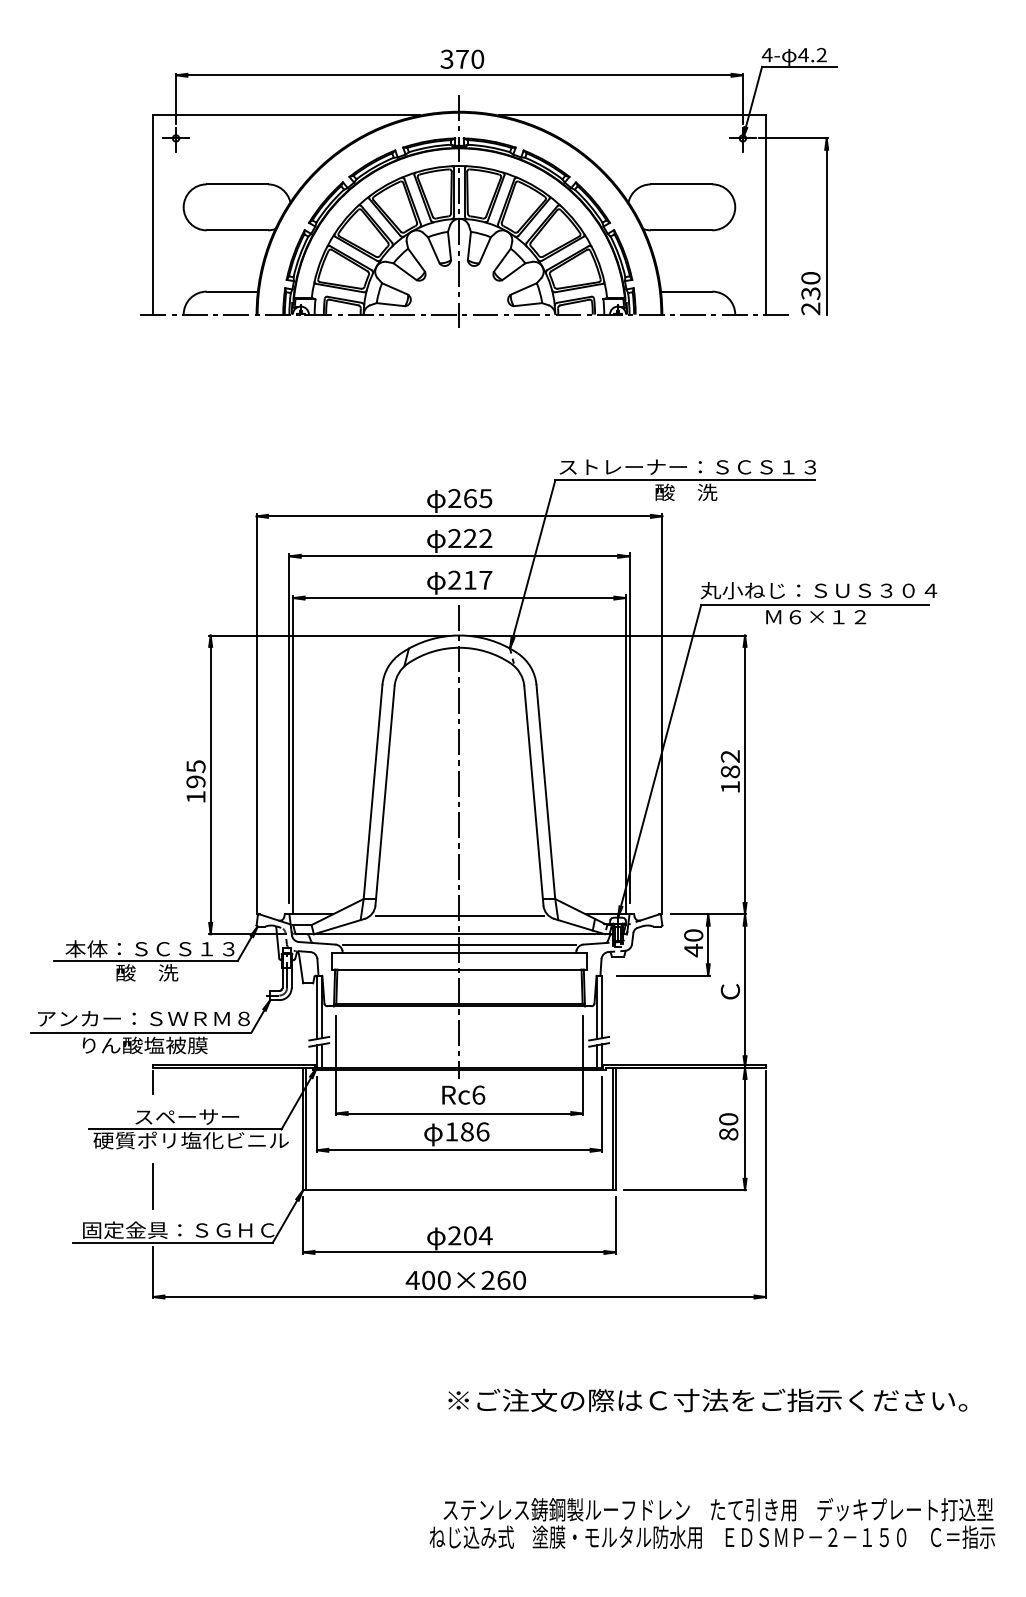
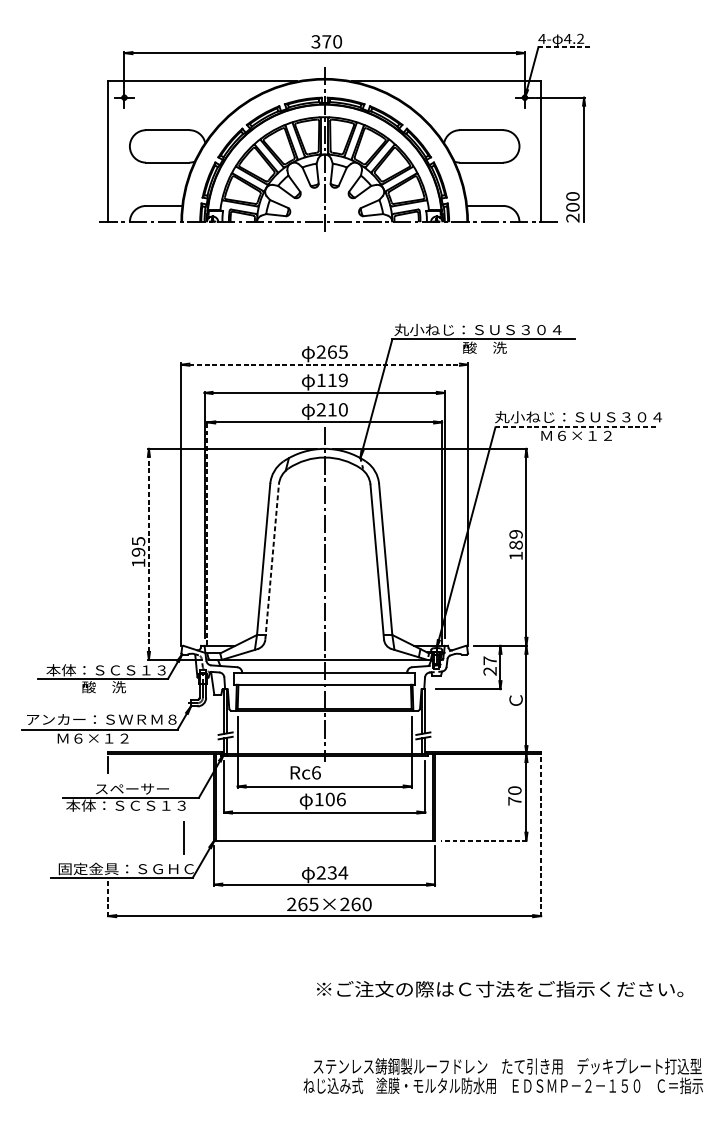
line: (799, 66) -> (564, 46), solid -> dashed
text: (810, 293) -> (572, 207), 230 -> 200
text: (686, 466) -> (485, 329), ストレーナー：ＳＣＳ１３ -> 丸小ねじ：ＳＵＳ３０４
line: (459, 516) -> (324, 364), solid -> dashed
text: (470, 538) -> (332, 380), 222 -> 119
text: (485, 579) -> (343, 409), 217 -> 210
line: (814, 604) -> (575, 426), solid -> dashed
line: (293, 754) -> (207, 532), solid -> dashed
text: (730, 756) -> (516, 534), 182 -> 189
line: (210, 784) -> (148, 554), solid -> dashed
line: (385, 795) -> (272, 561), solid -> dashed
line: (459, 915) -> (324, 646), removed
text: (693, 943) -> (490, 666), 40 -> 27
line: (459, 944) -> (324, 667), removed
text: (144, 1045) -> (102, 738), りん酸塩被膜 -> Ｍ６×１２
text: (463, 1094) -> (305, 772), moved
text: (467, 1132) -> (330, 799), 186 -> 106
text: (728, 1134) -> (514, 801), 80 -> 70
text: (190, 1140) -> (134, 805), 硬質ポリ塩化ビニル -> 本体：ＳＣＳ１３
line: (765, 1184) -> (540, 836), solid -> dashed
line: (152, 1186) -> (183, 838), moved
line: (684, 1190) -> (483, 840), solid -> dashed
text: (469, 1235) -> (331, 872), 204 -> 234
line: (153, 1272) -> (108, 898), solid -> dashed
text: (427, 1279) -> (302, 903), 400×260 -> 265×260

